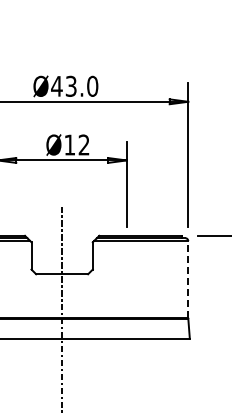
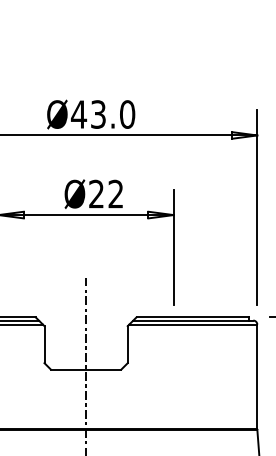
text: (69, 144) -> (96, 193), Ø12 -> Ø22
line: (188, 279) -> (257, 376), dashed -> solid

